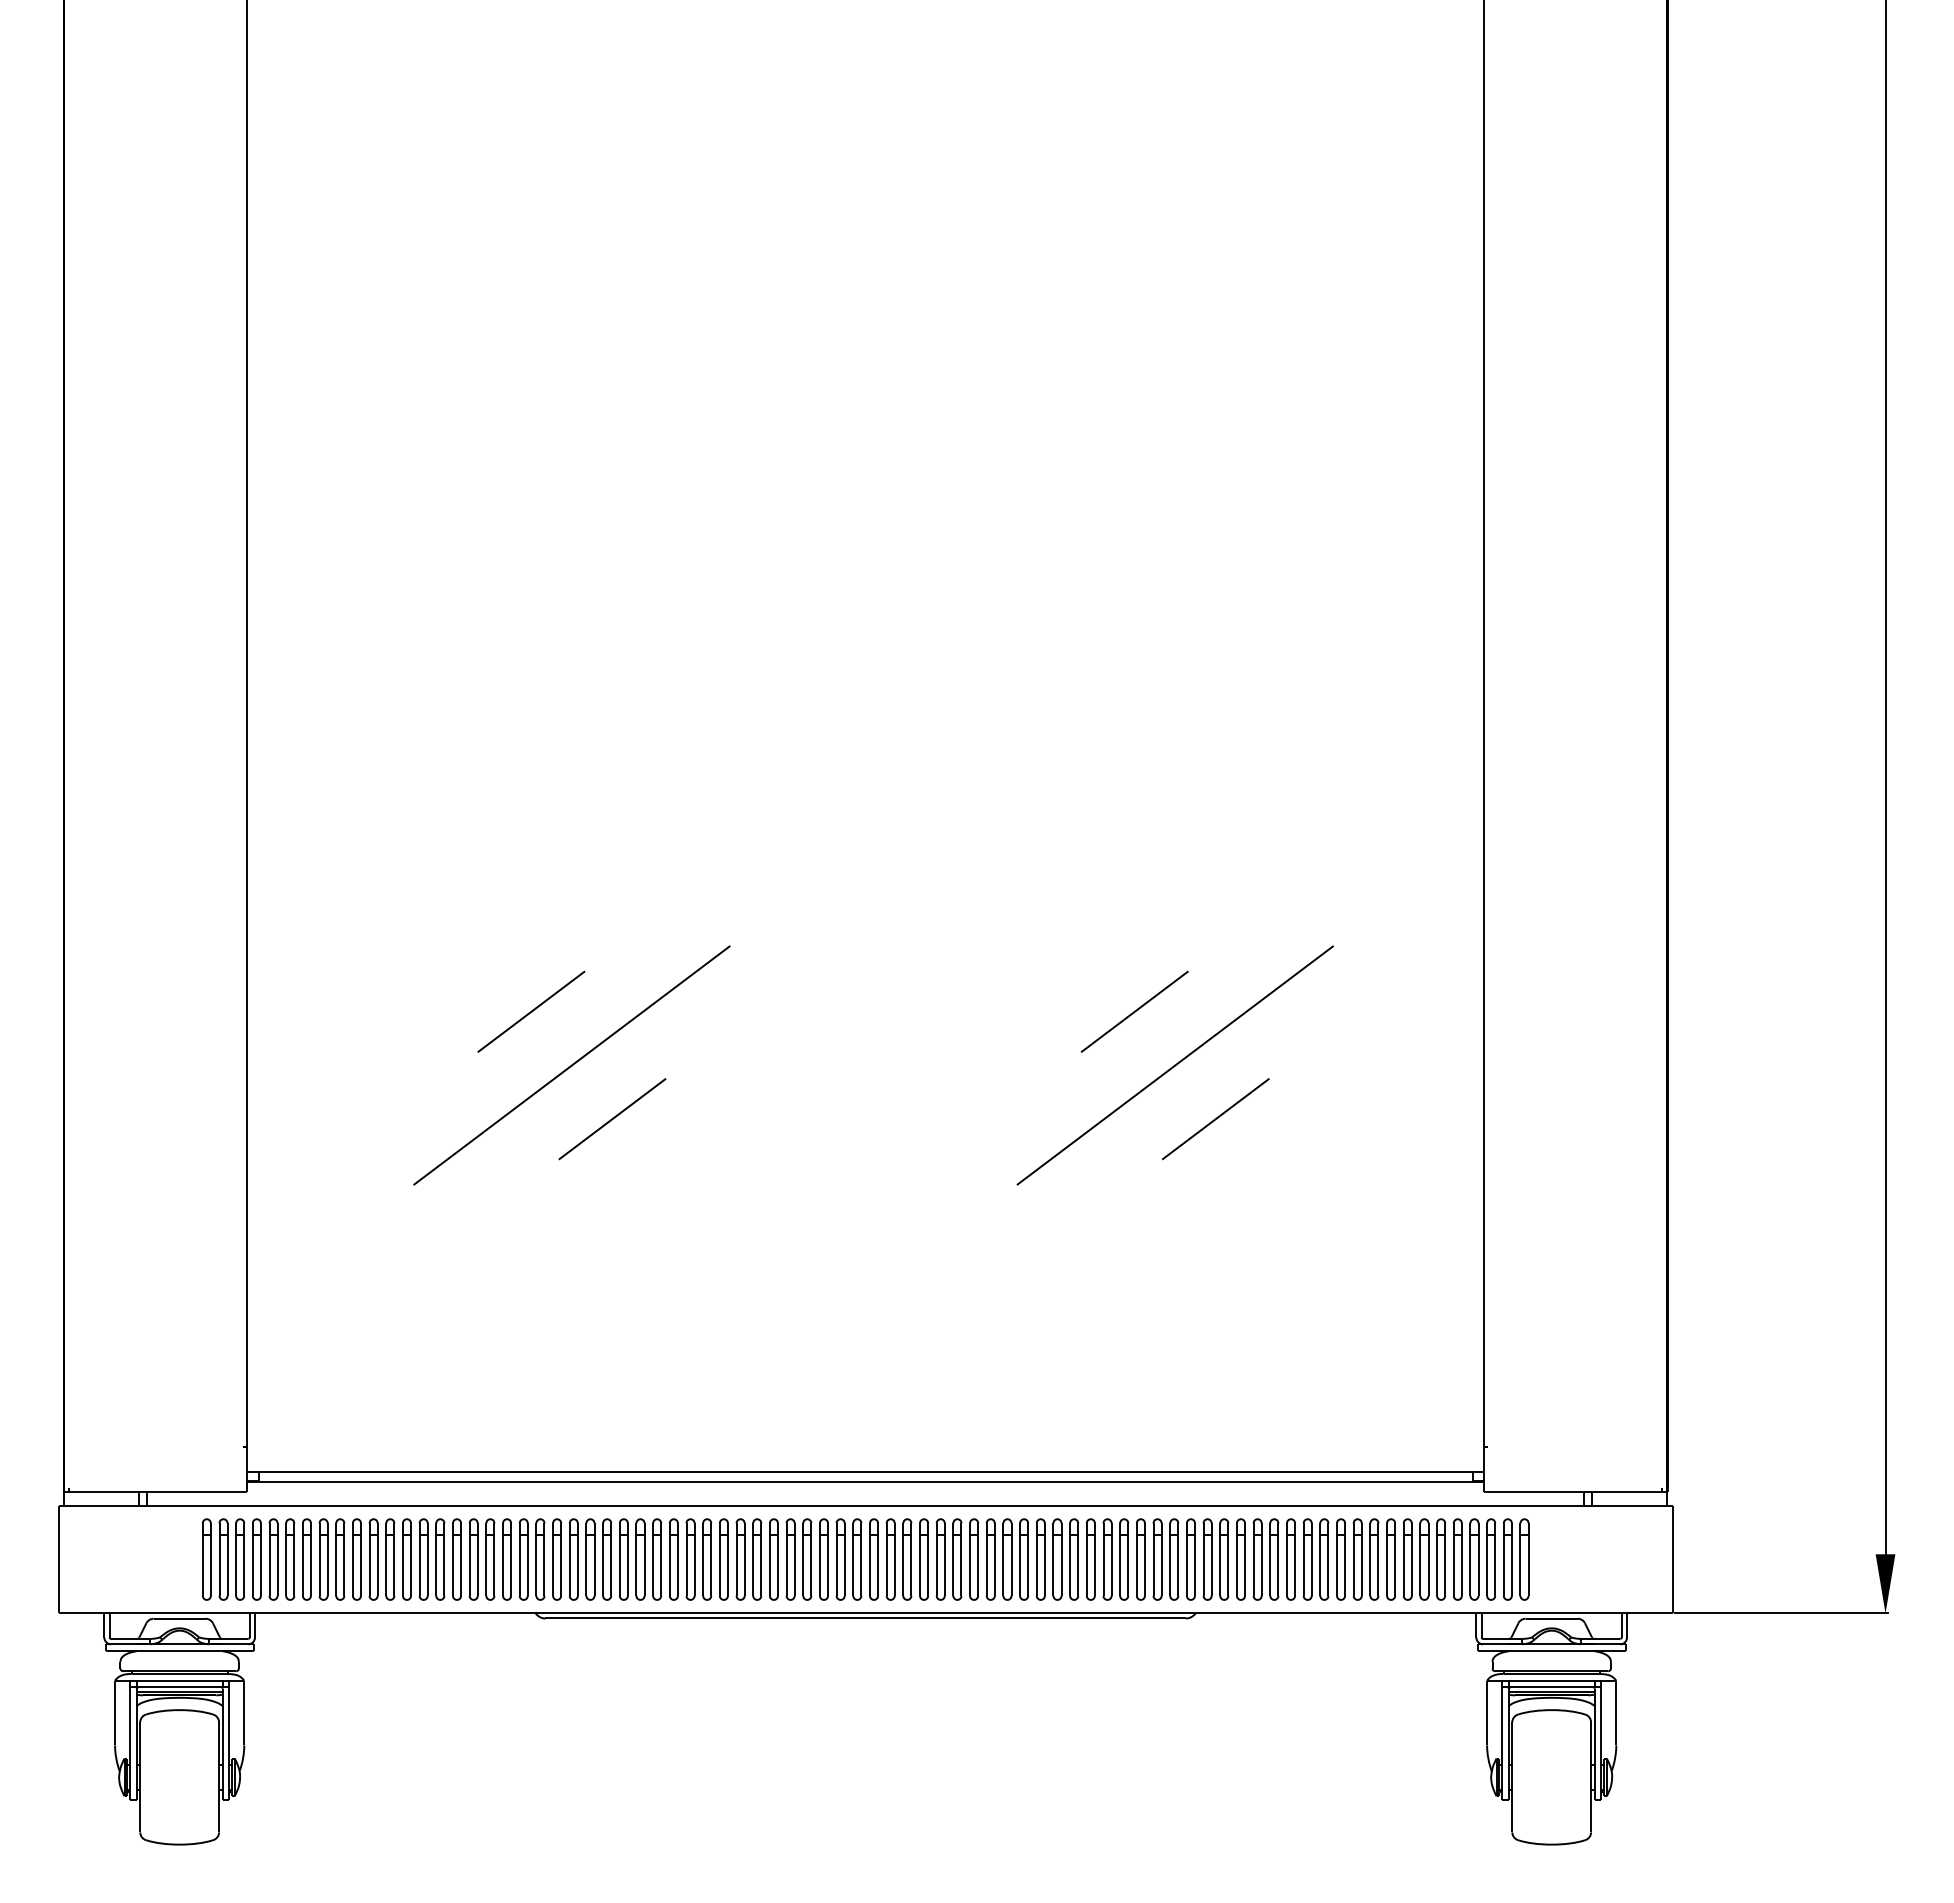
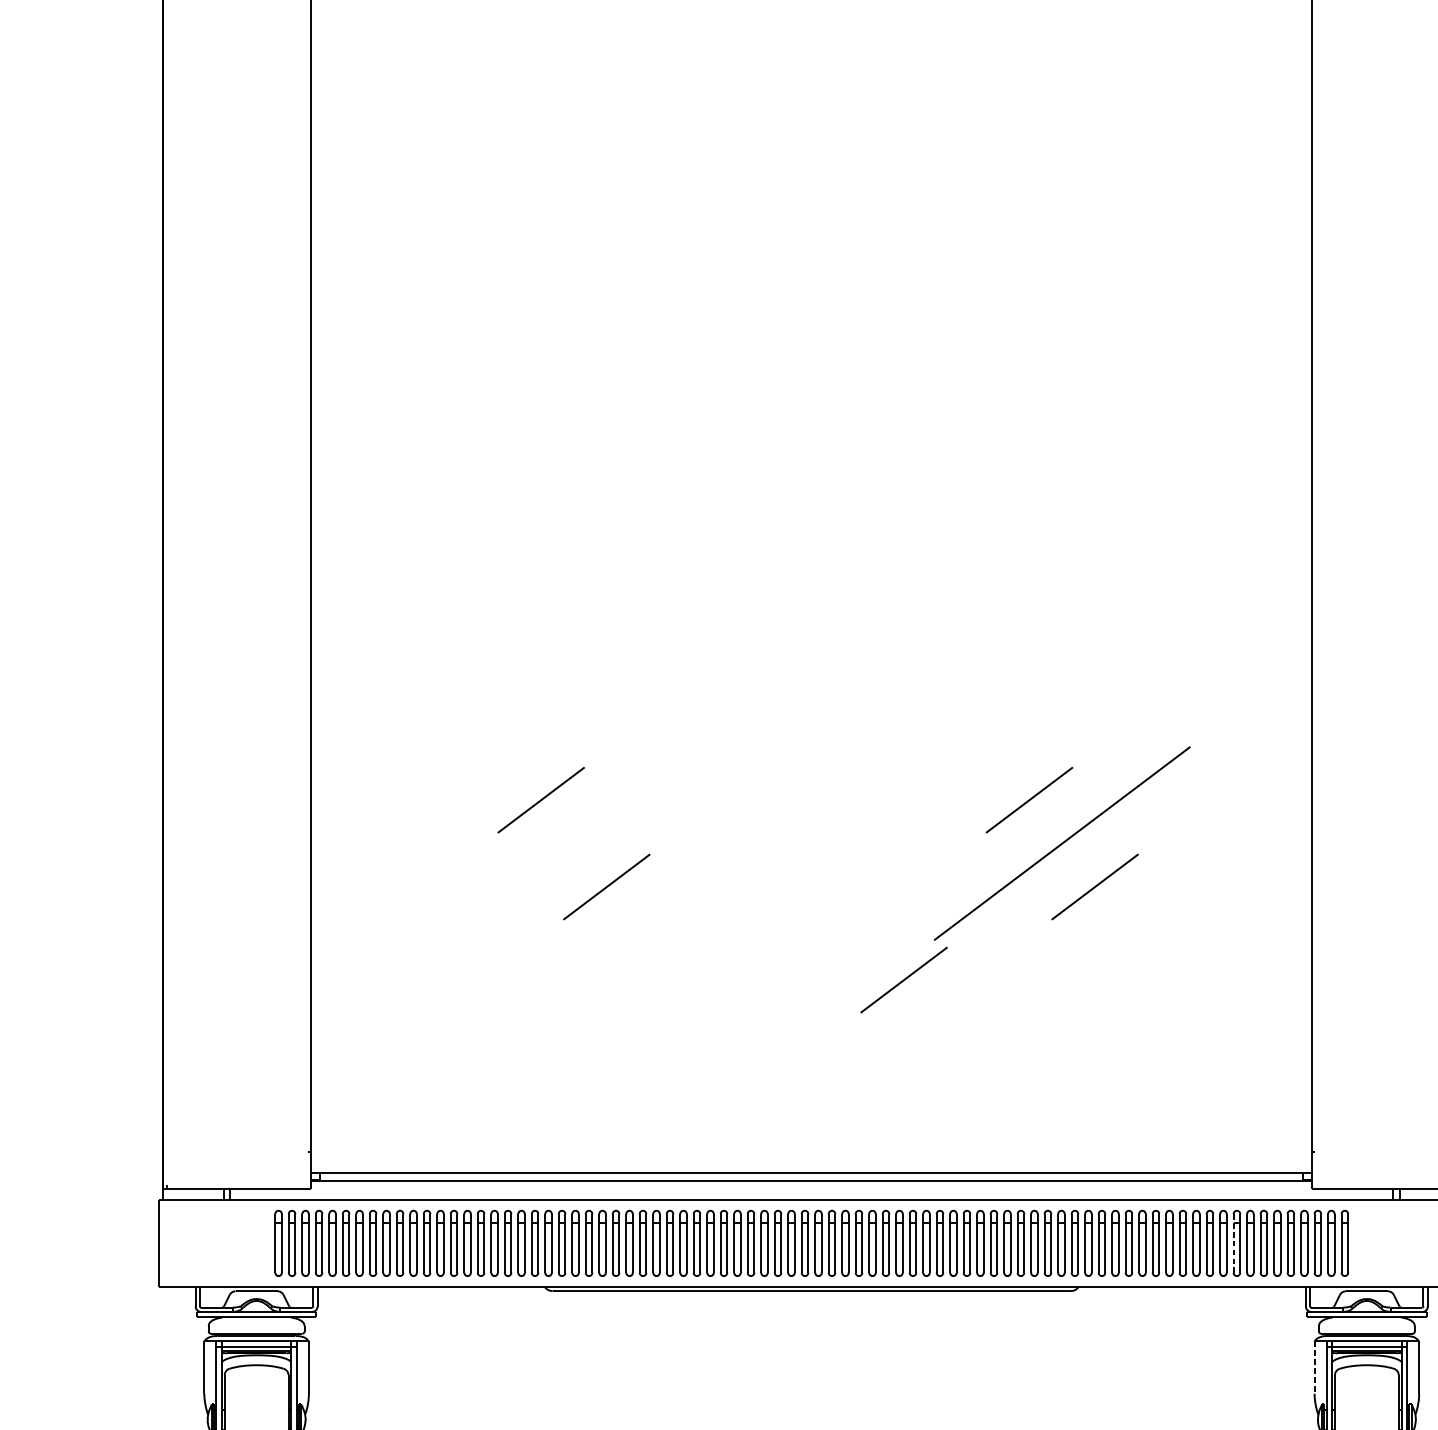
line: (571, 1065) -> (573, 843), removed
line: (979, 1234) -> (903, 980), added
line: (1387, 1560) -> (1234, 1244), solid -> dashed
line: (1487, 1713) -> (1314, 1367), solid -> dashed

